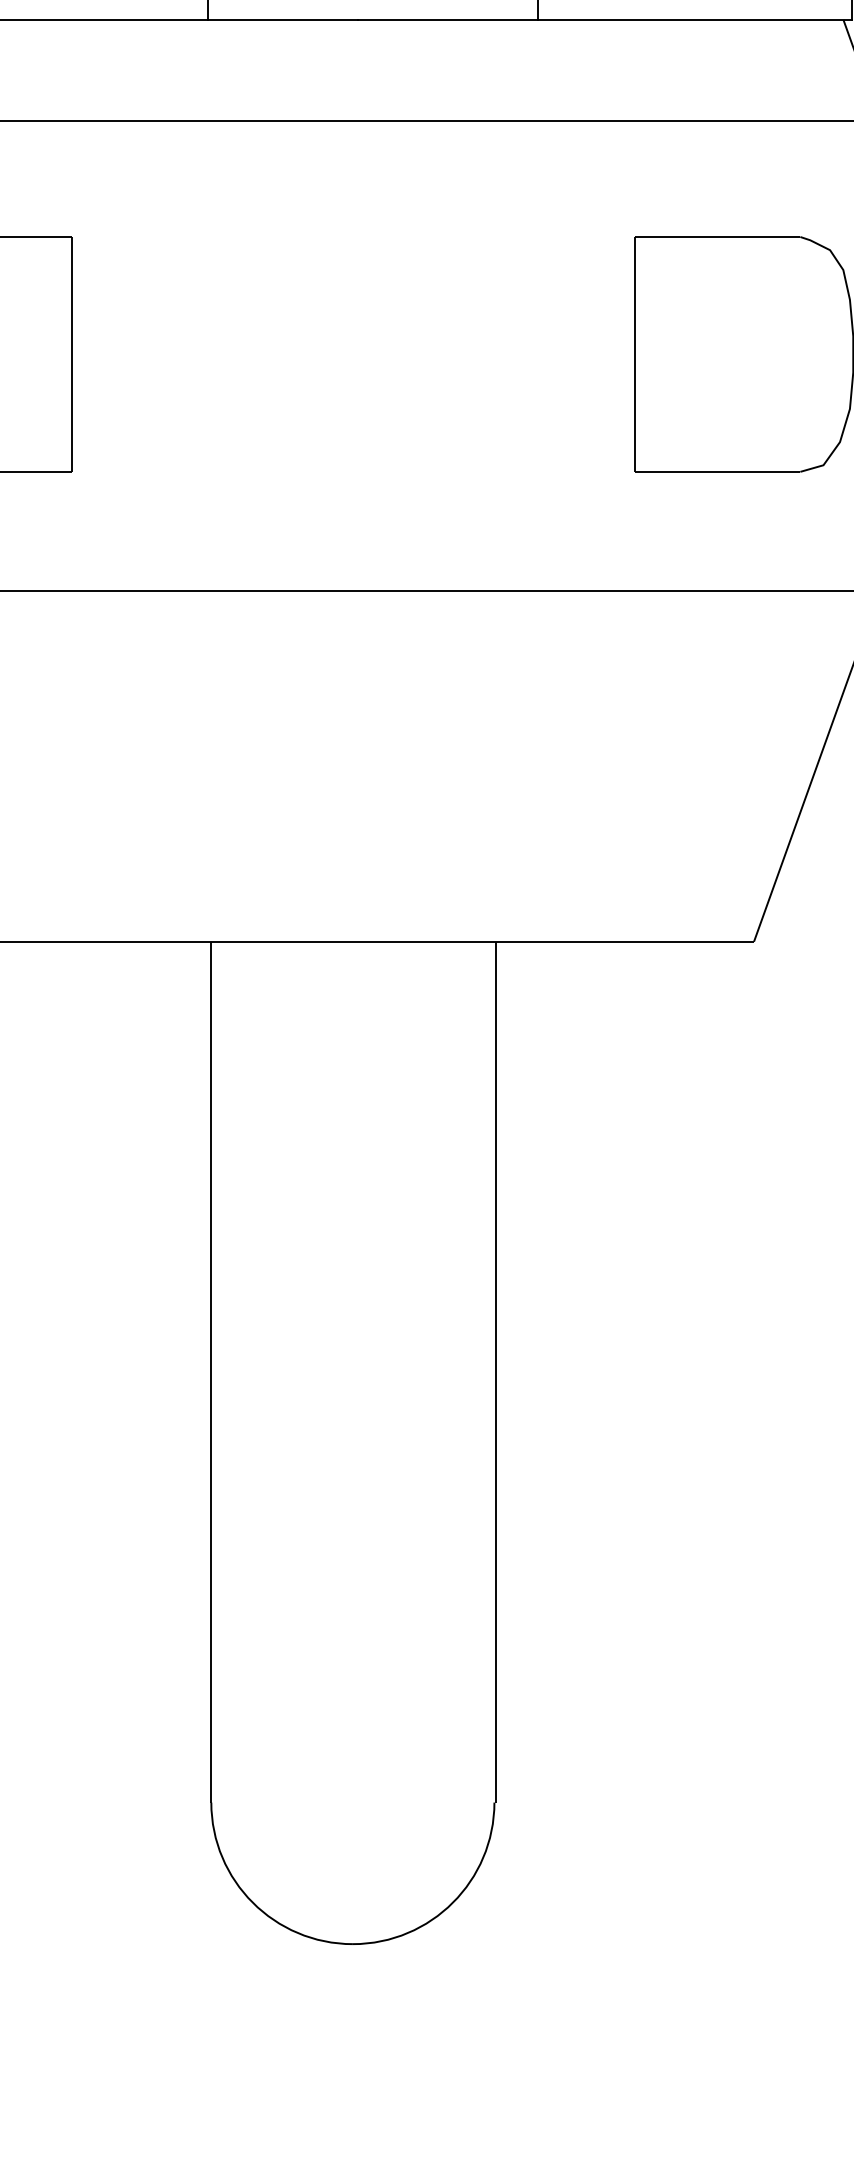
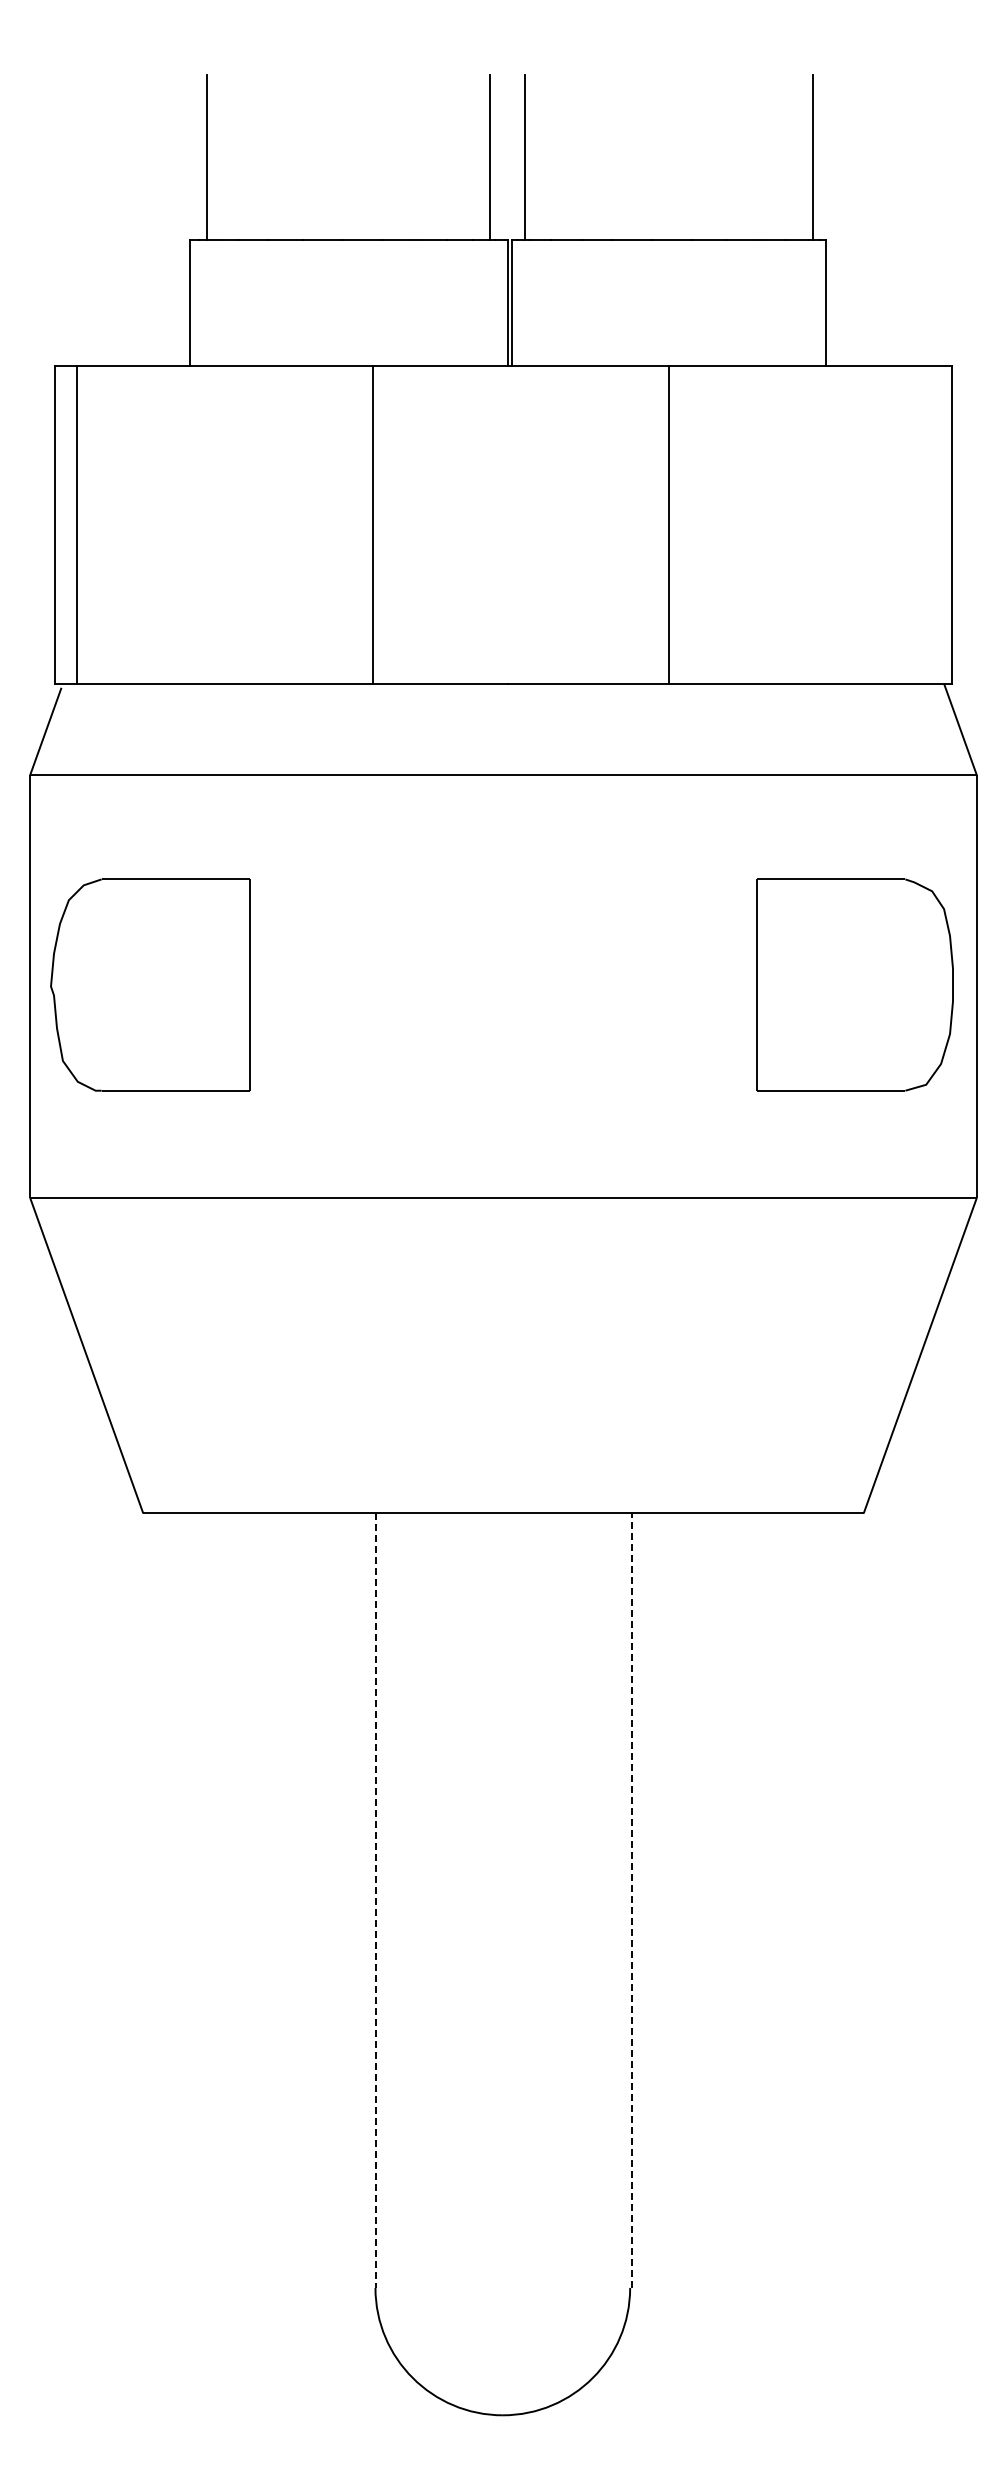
line: (495, 1371) -> (631, 1900), solid -> dashed
line: (211, 1373) -> (375, 1901), solid -> dashed

